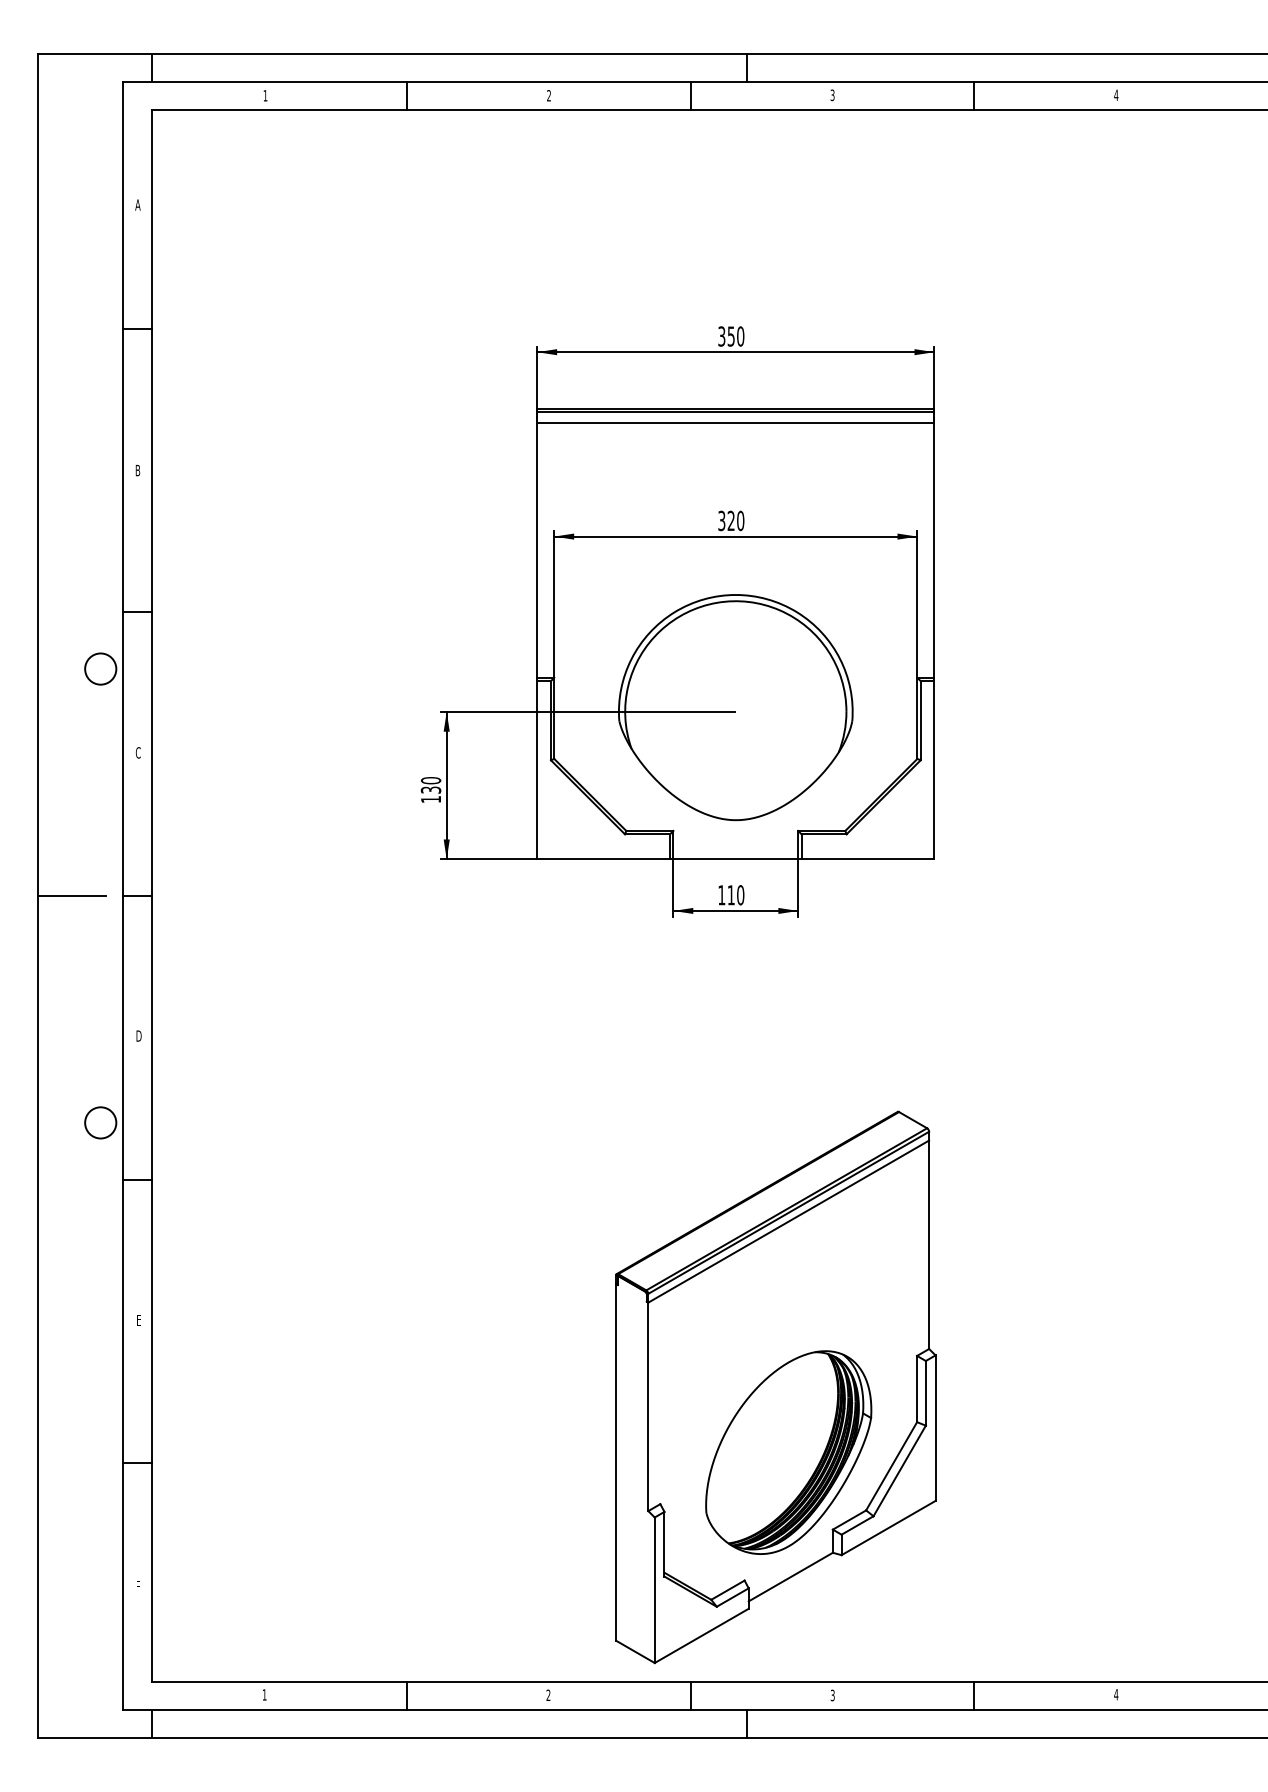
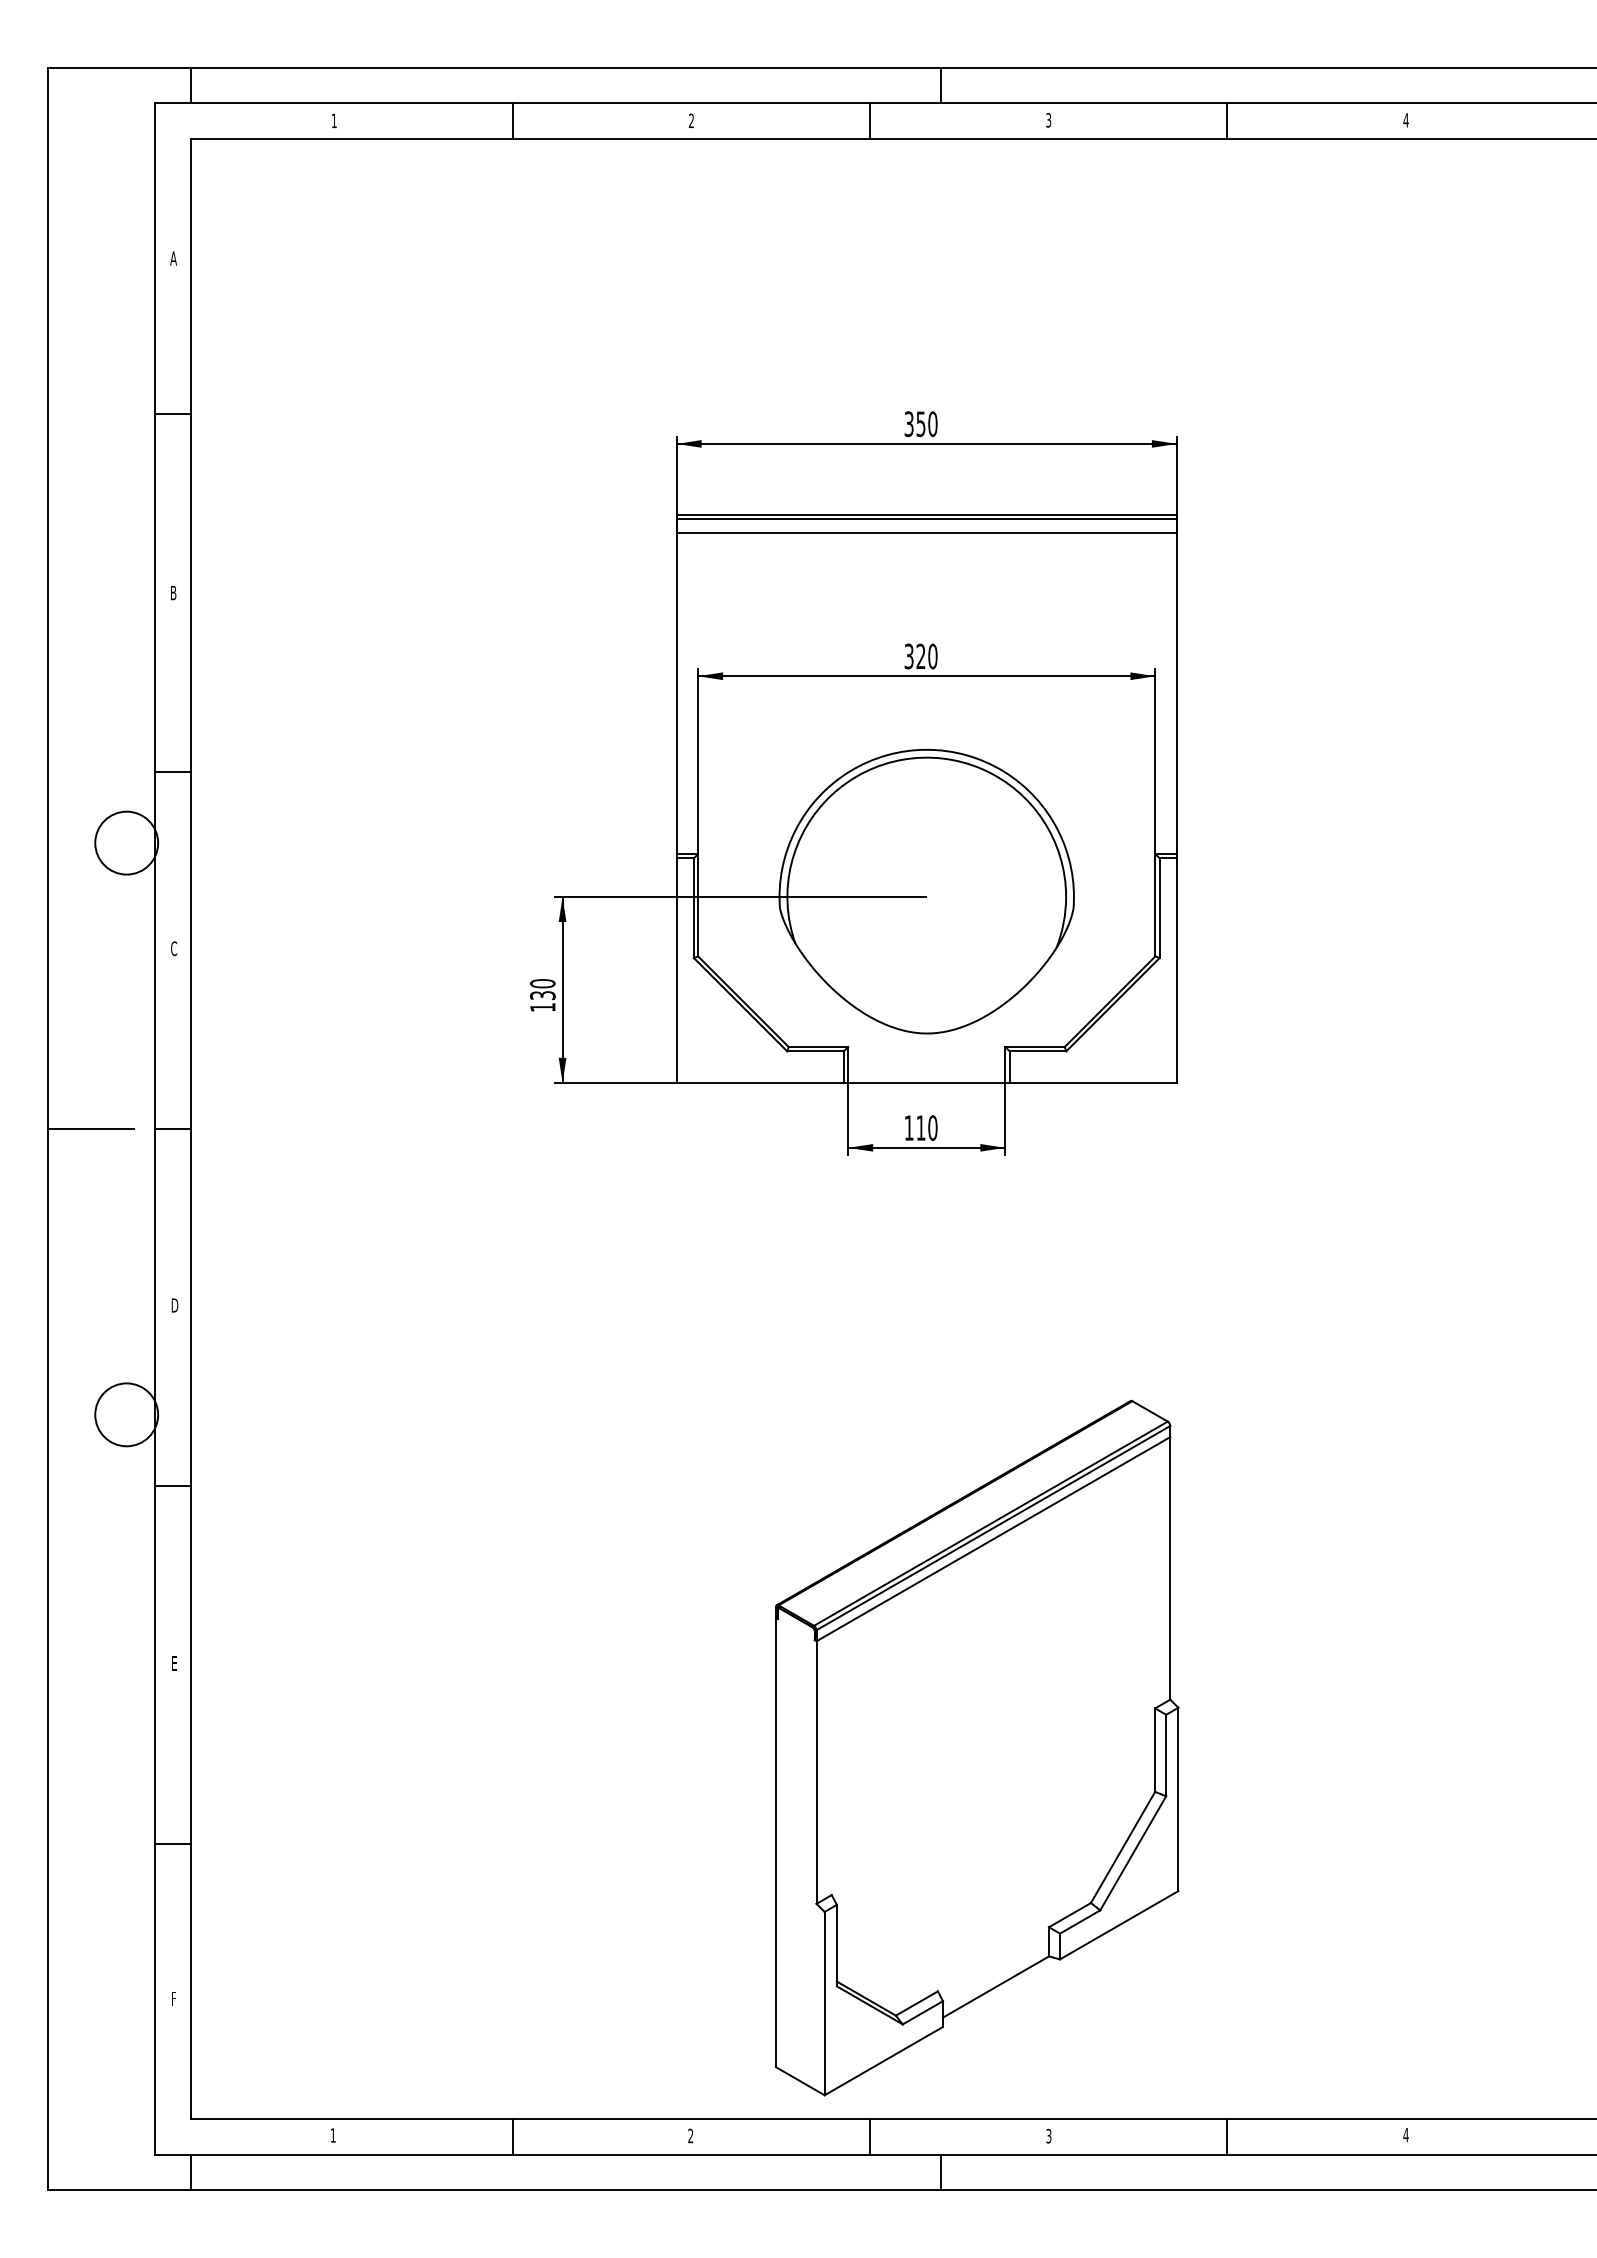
circle: (100, 668) -> (126, 842), size x1.6
circle: (100, 1122) -> (126, 1414), size x1.6
part: (788, 1452) -> (993, 1829), removed

